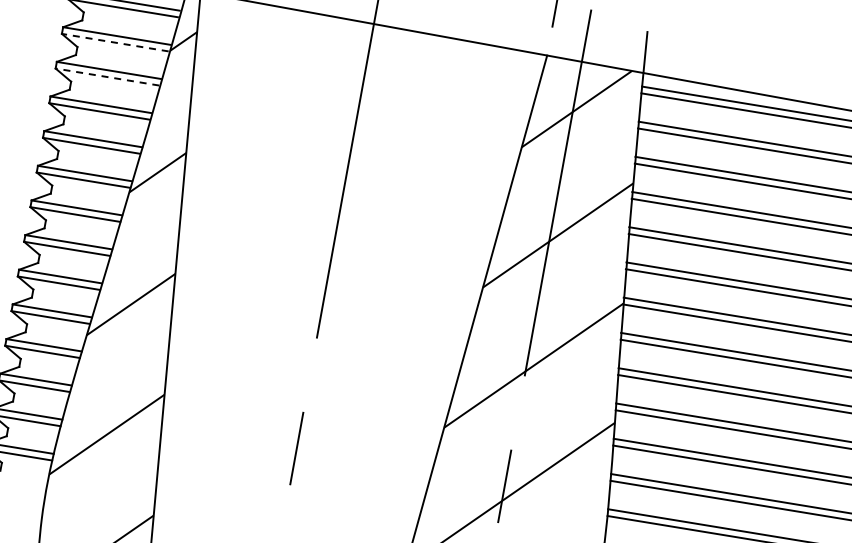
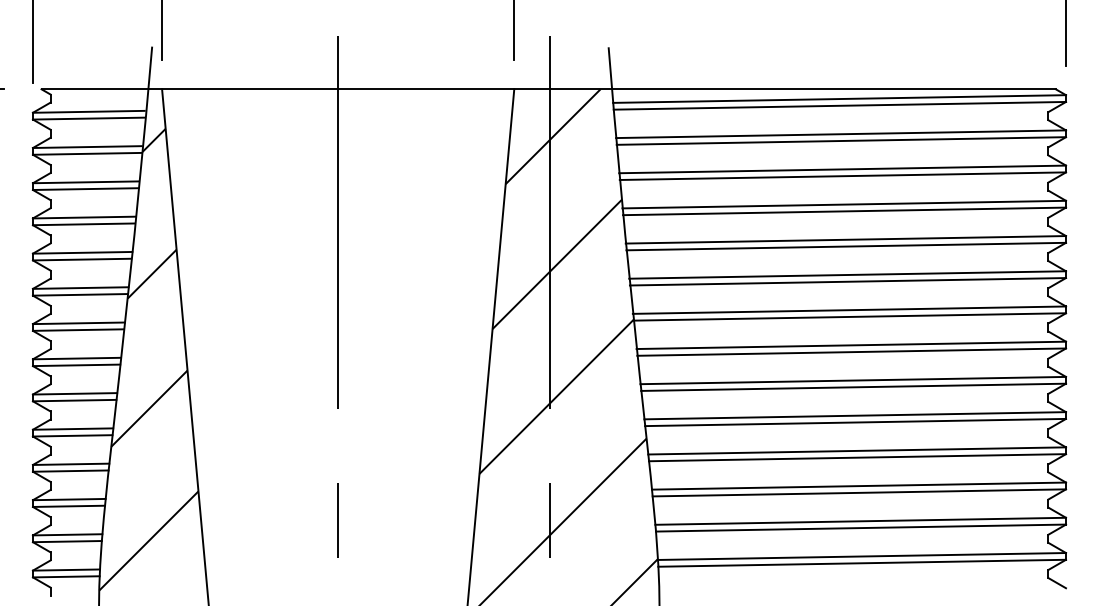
line: (114, 42) -> (86, 153), dashed -> solid
line: (106, 77) -> (84, 189), dashed -> solid

